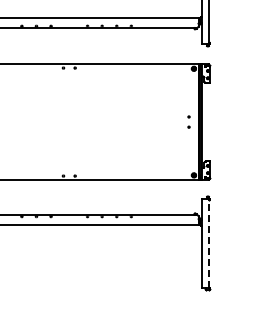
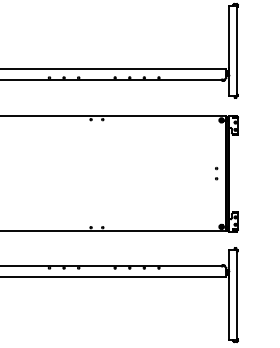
line: (209, 242) -> (237, 294), dashed -> solid

